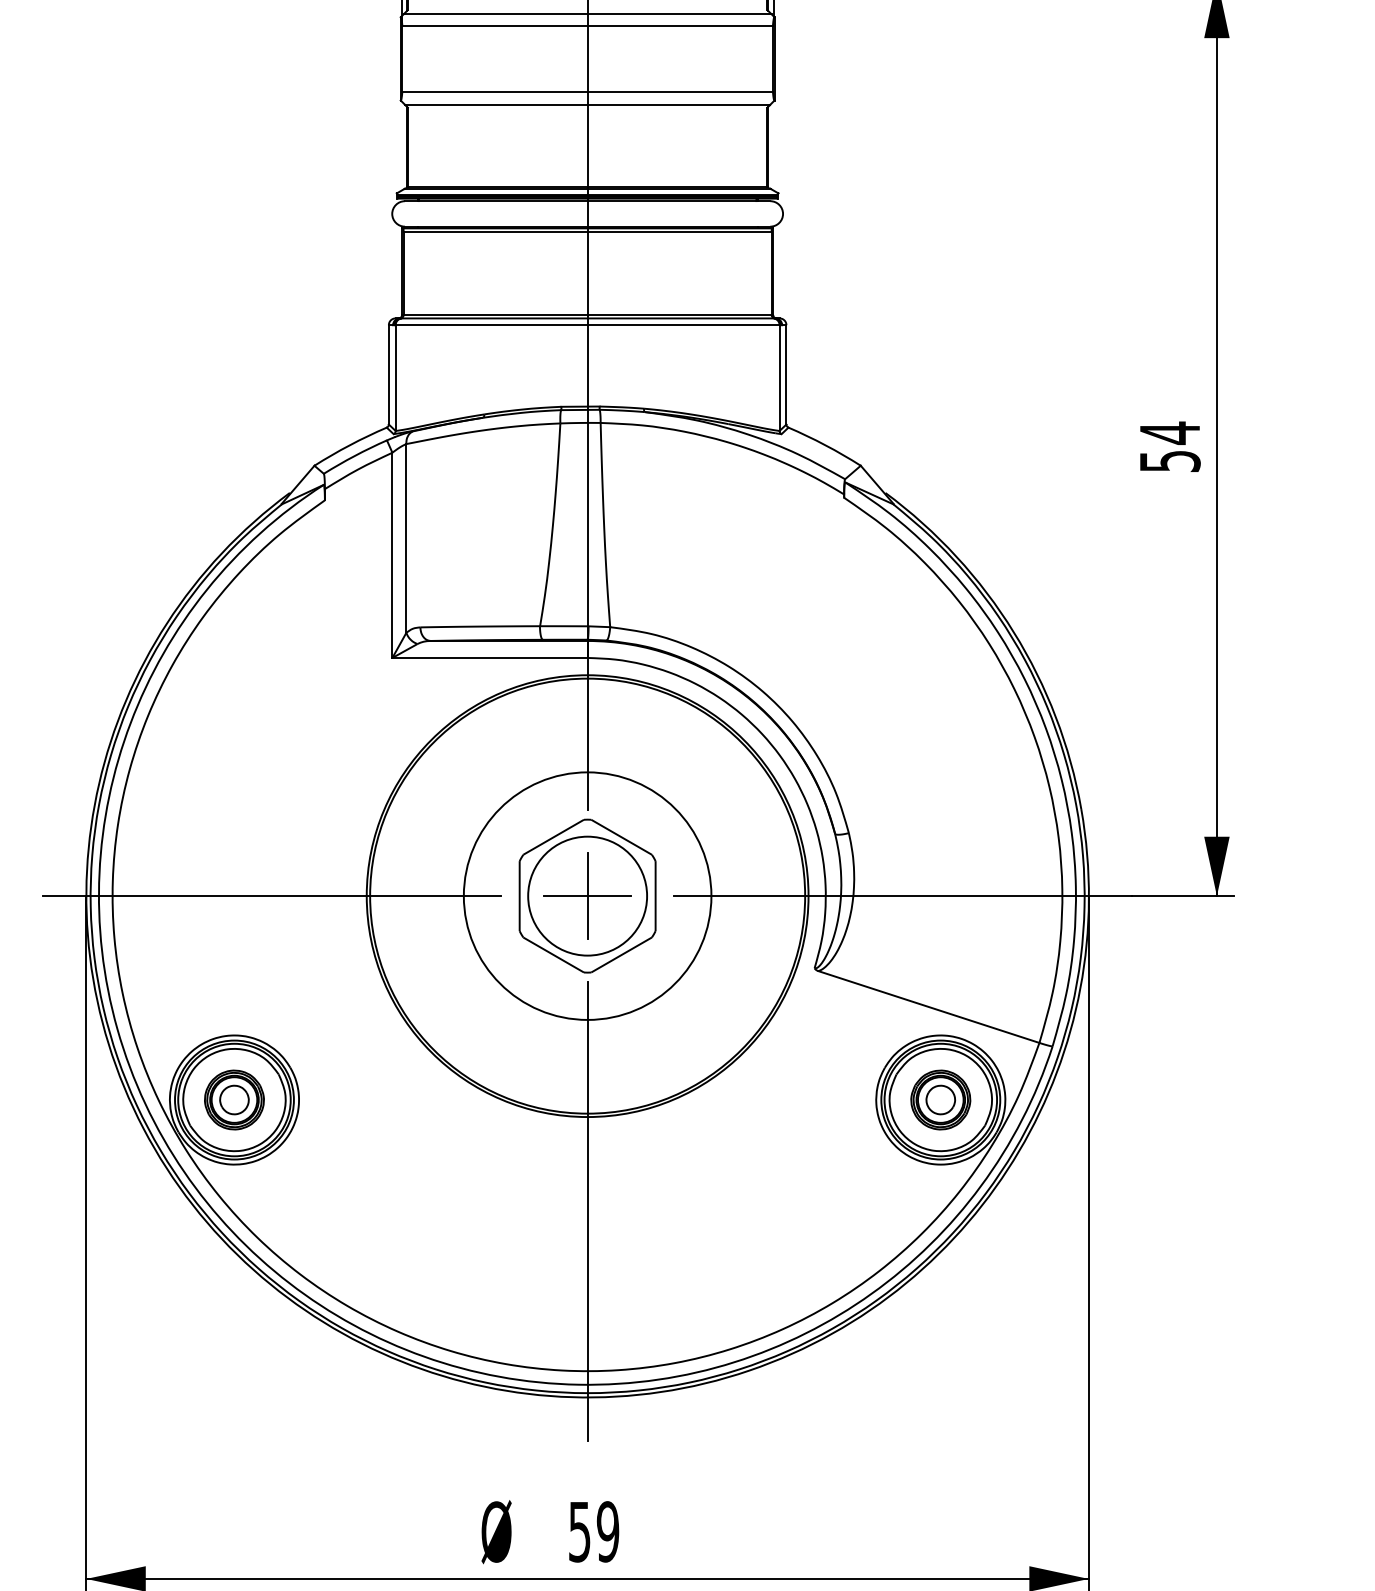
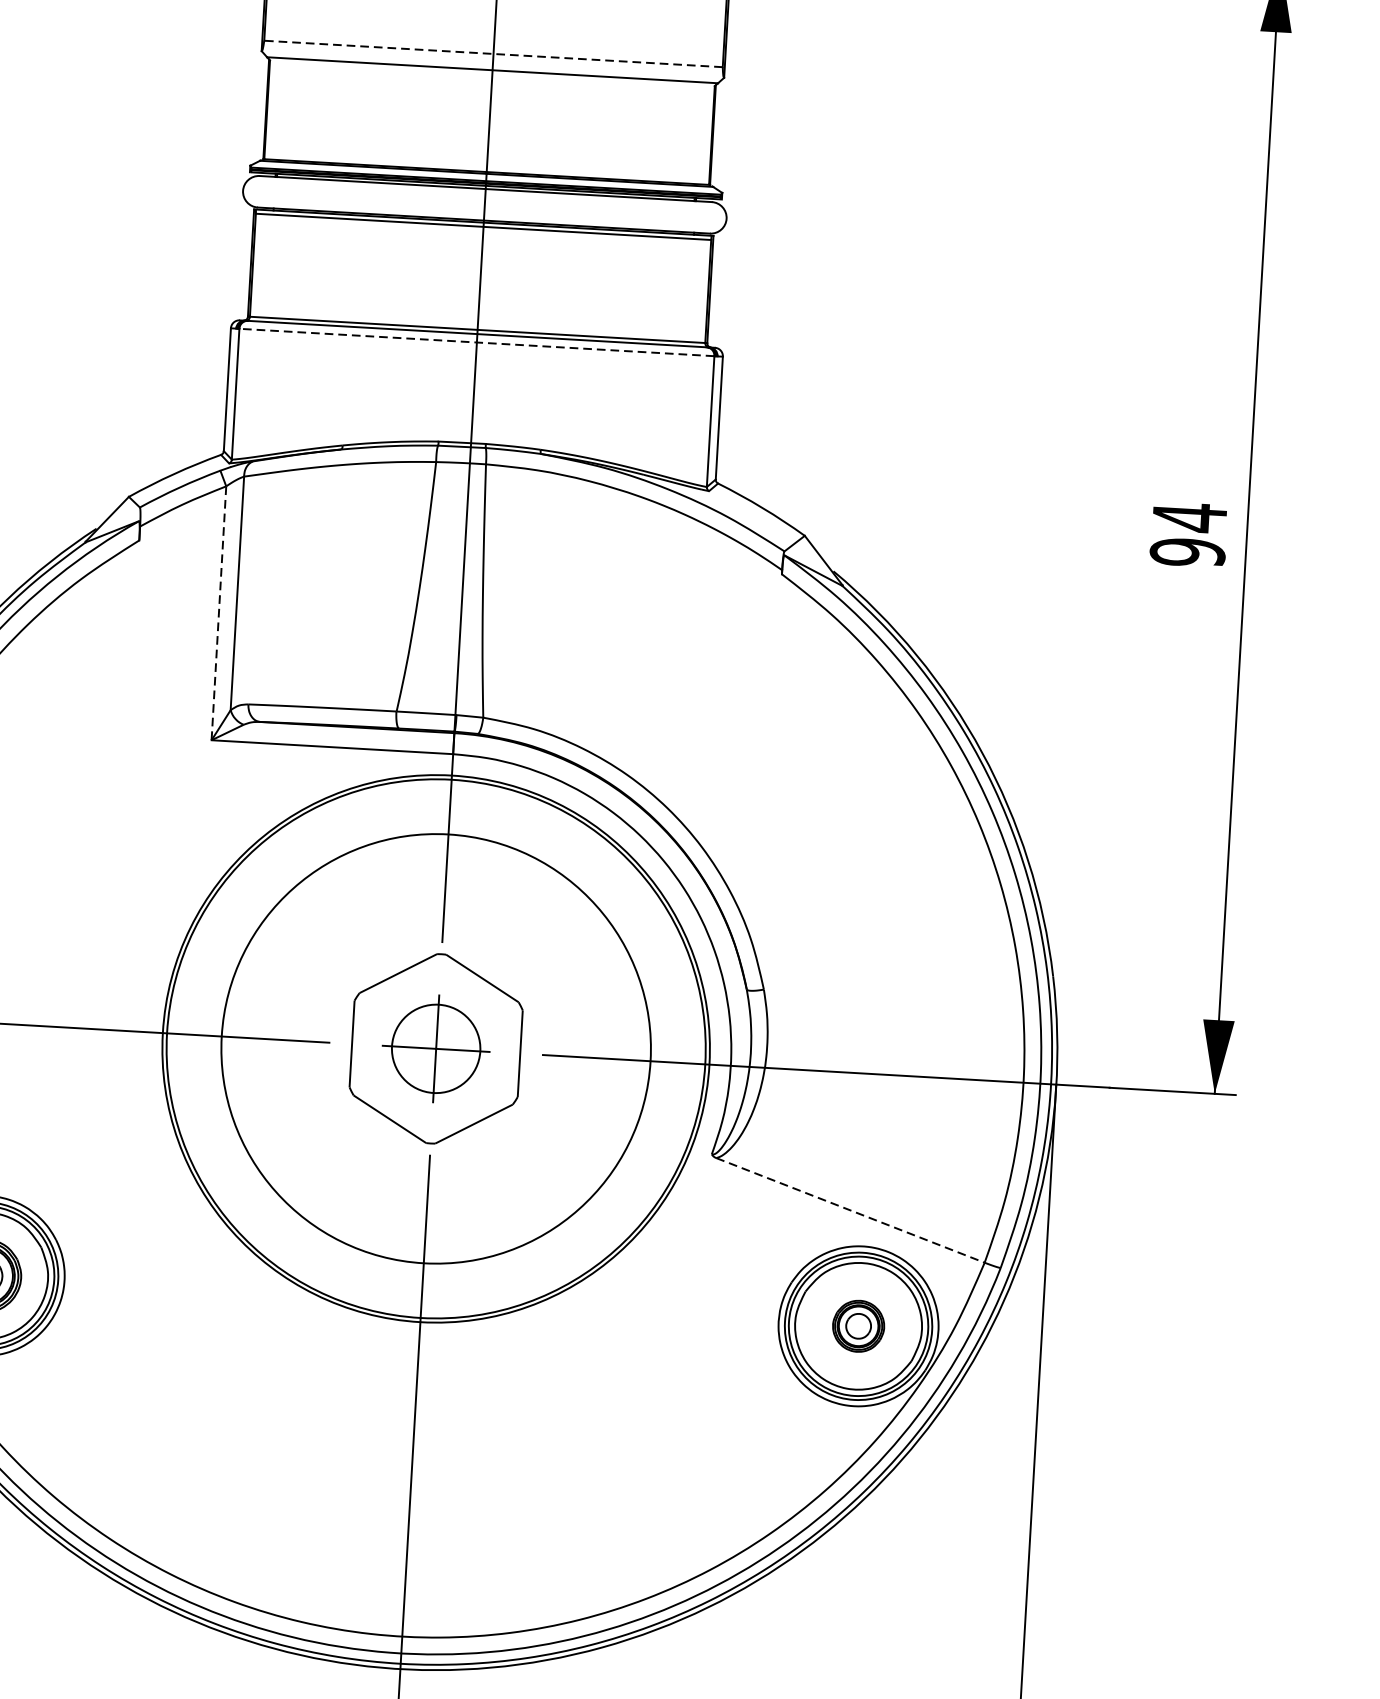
line: (587, 92) -> (493, 54), solid -> dashed
line: (587, 325) -> (476, 342), solid -> dashed
text: (1169, 461) -> (1187, 552), 54 -> 94
line: (392, 555) -> (219, 613), solid -> dashed
circle: (587, 895) -> (436, 1048), size x0.6
circle: (587, 895) -> (436, 1048), size x1.4
line: (929, 1007) -> (851, 1211), solid -> dashed
part: (940, 1099) -> (858, 1325), size x0.7

